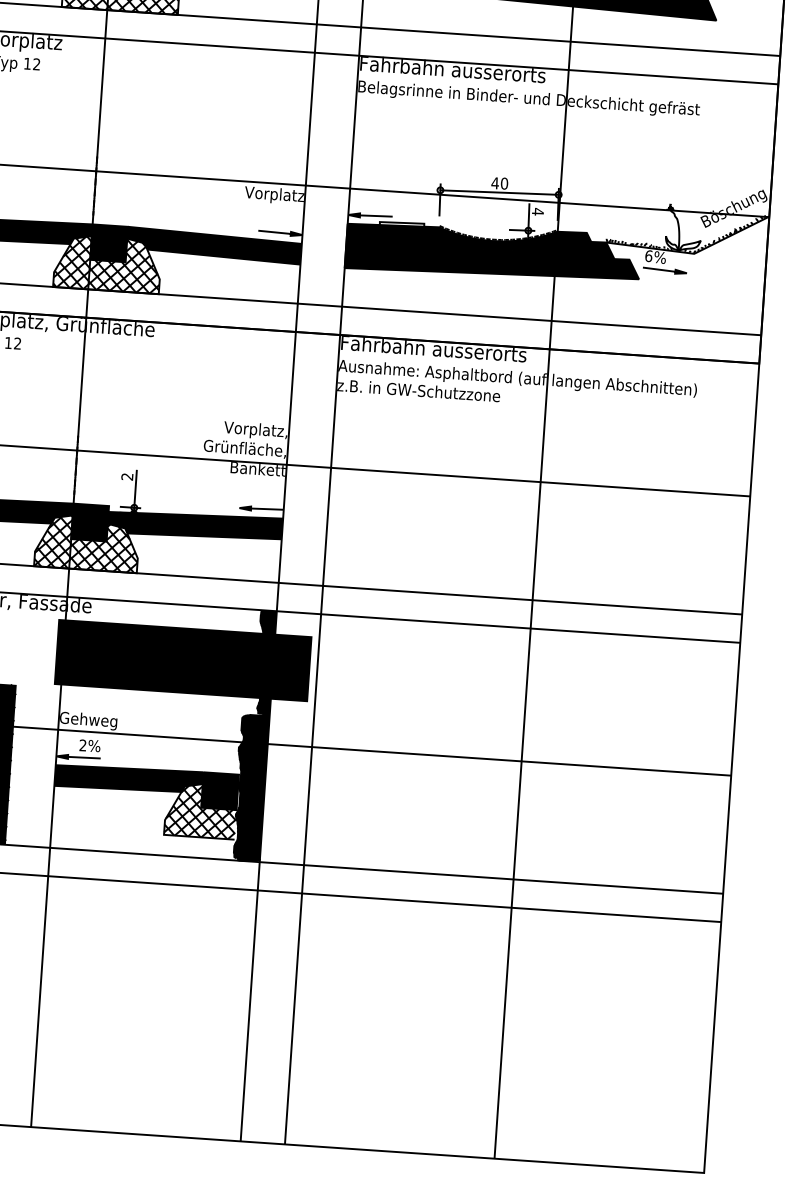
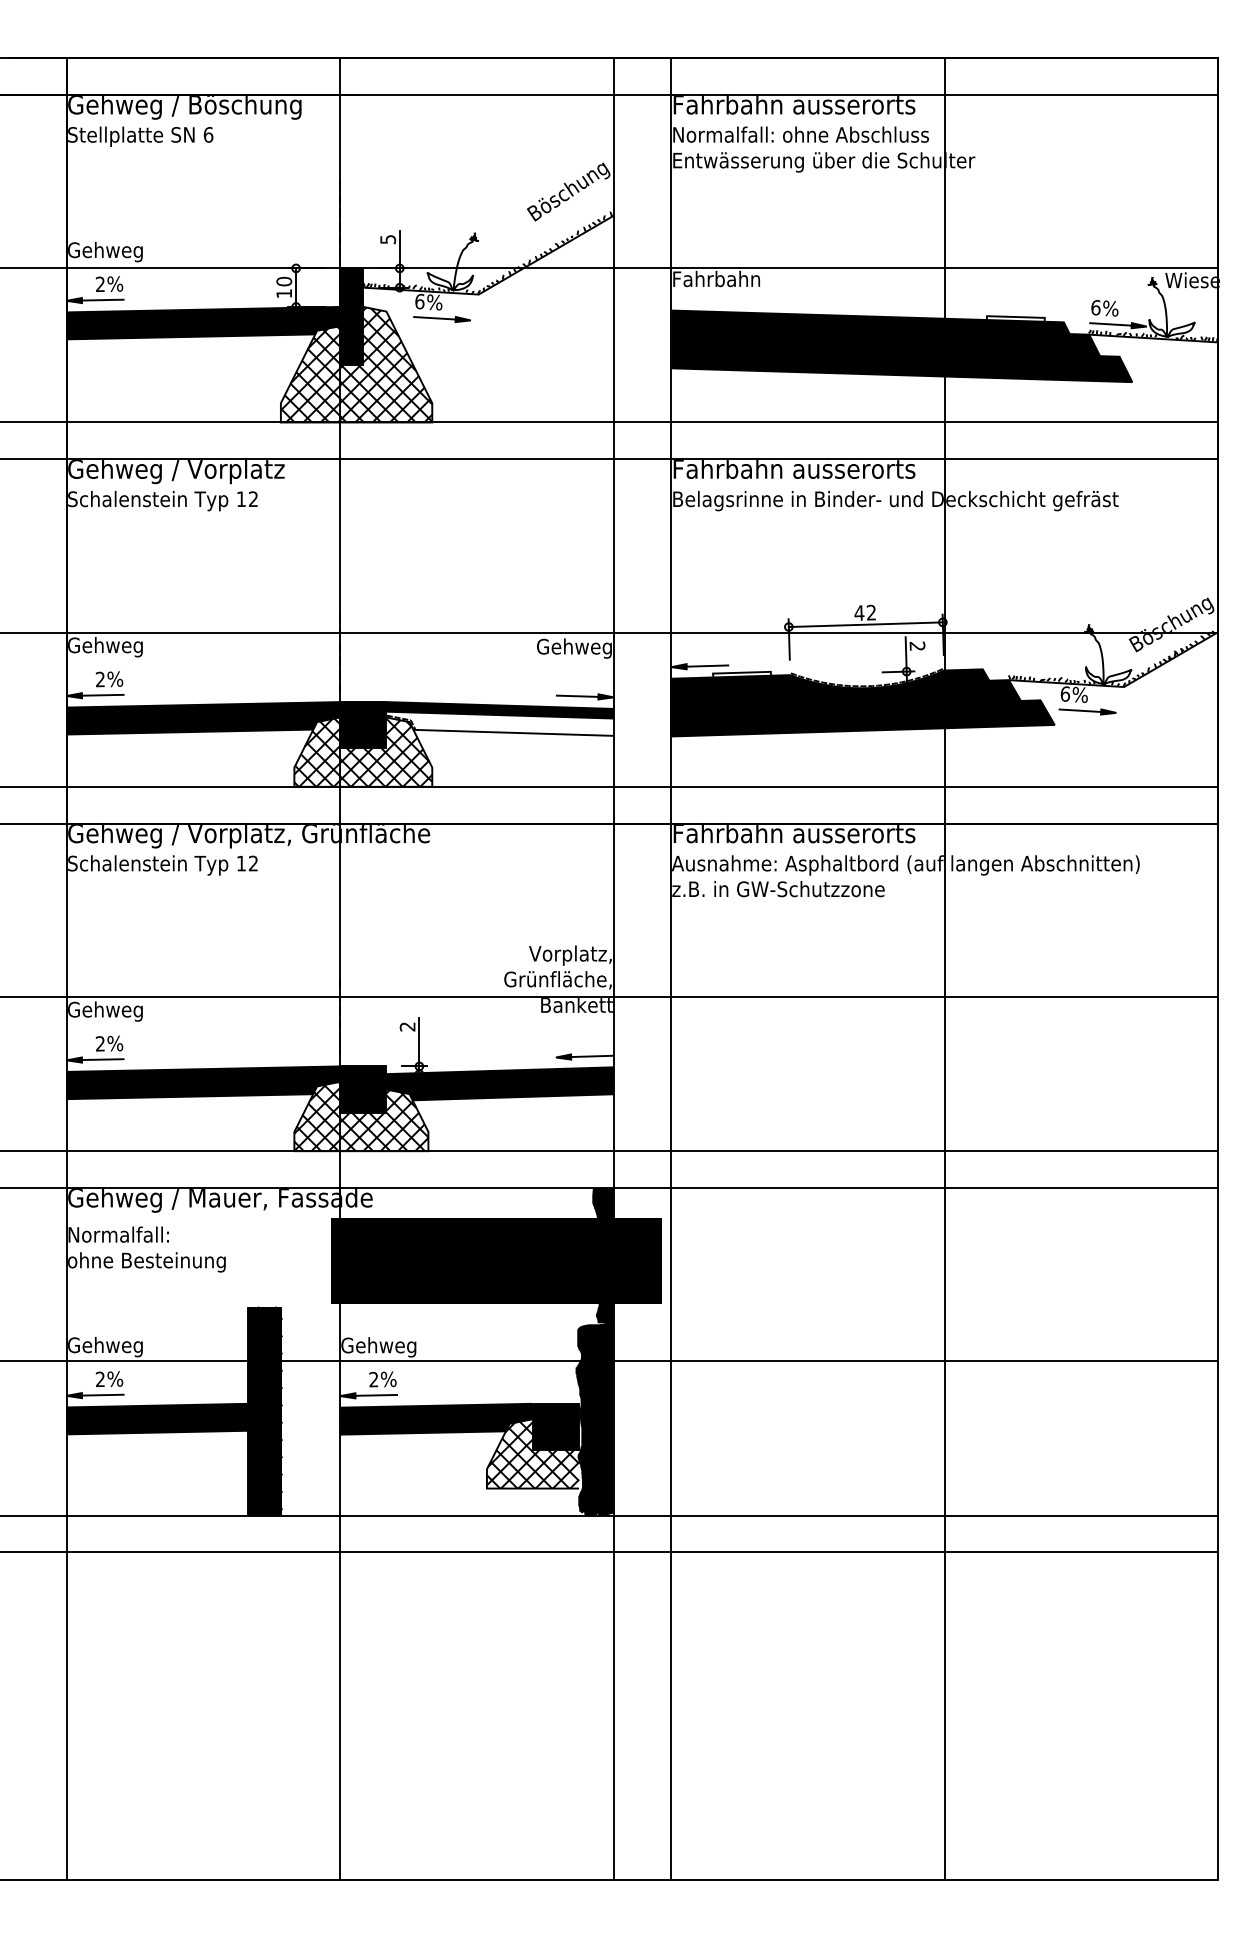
text: (504, 183) -> (871, 612), 40 -> 42
text: (274, 195) -> (573, 648), Vorplatz -> Gehweg
text: (538, 211) -> (917, 646), 4 -> 2
fill: (213, 249) -> (499, 723), removed

